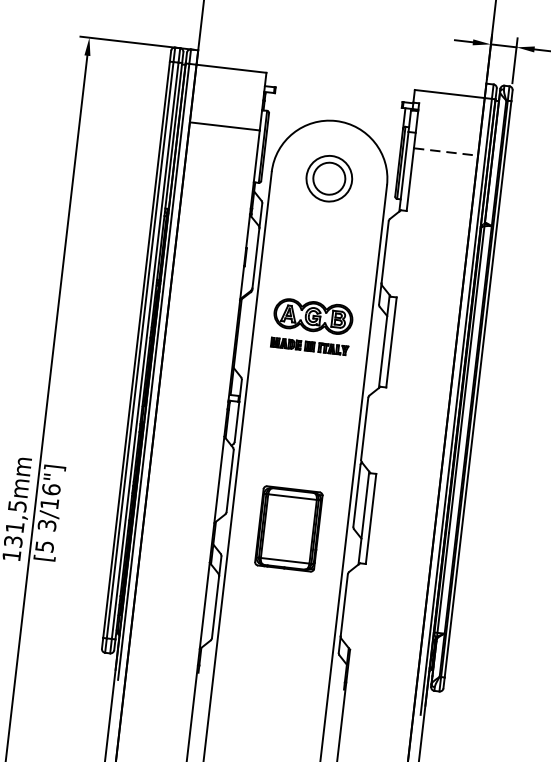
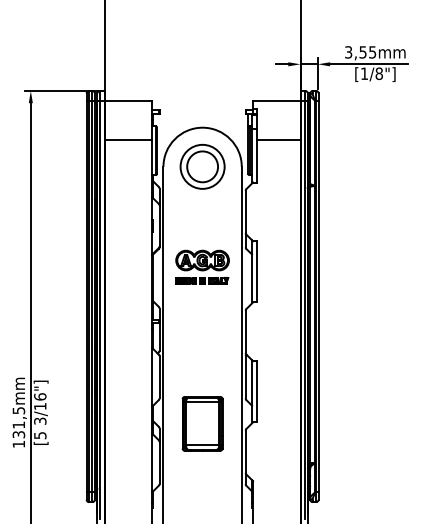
line: (445, 151) -> (278, 139), dashed -> solid
part: (329, 178) -> (202, 166), size x1.43
part: (288, 528) -> (202, 423), moved

